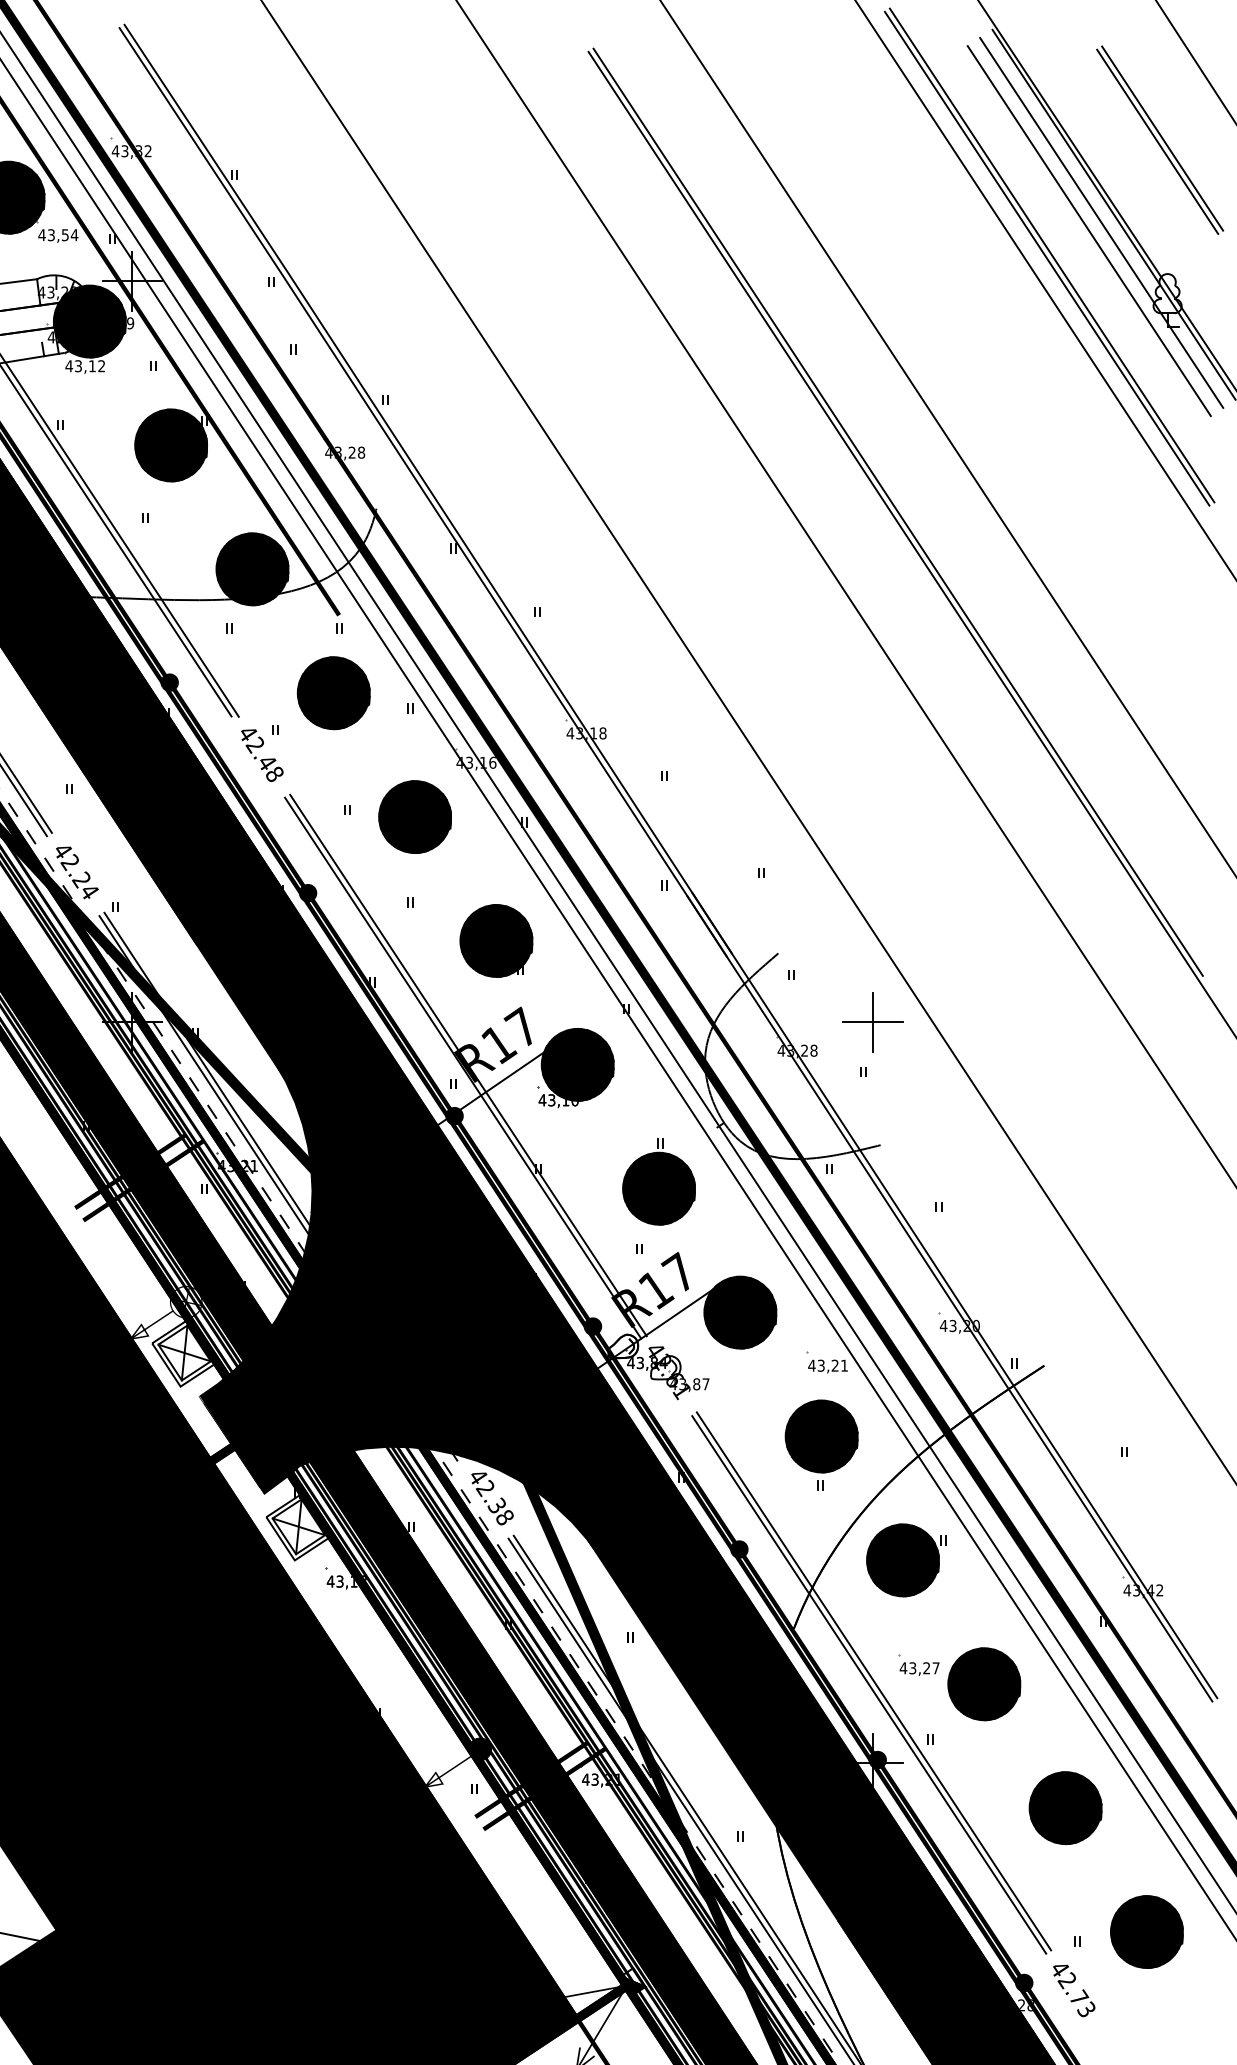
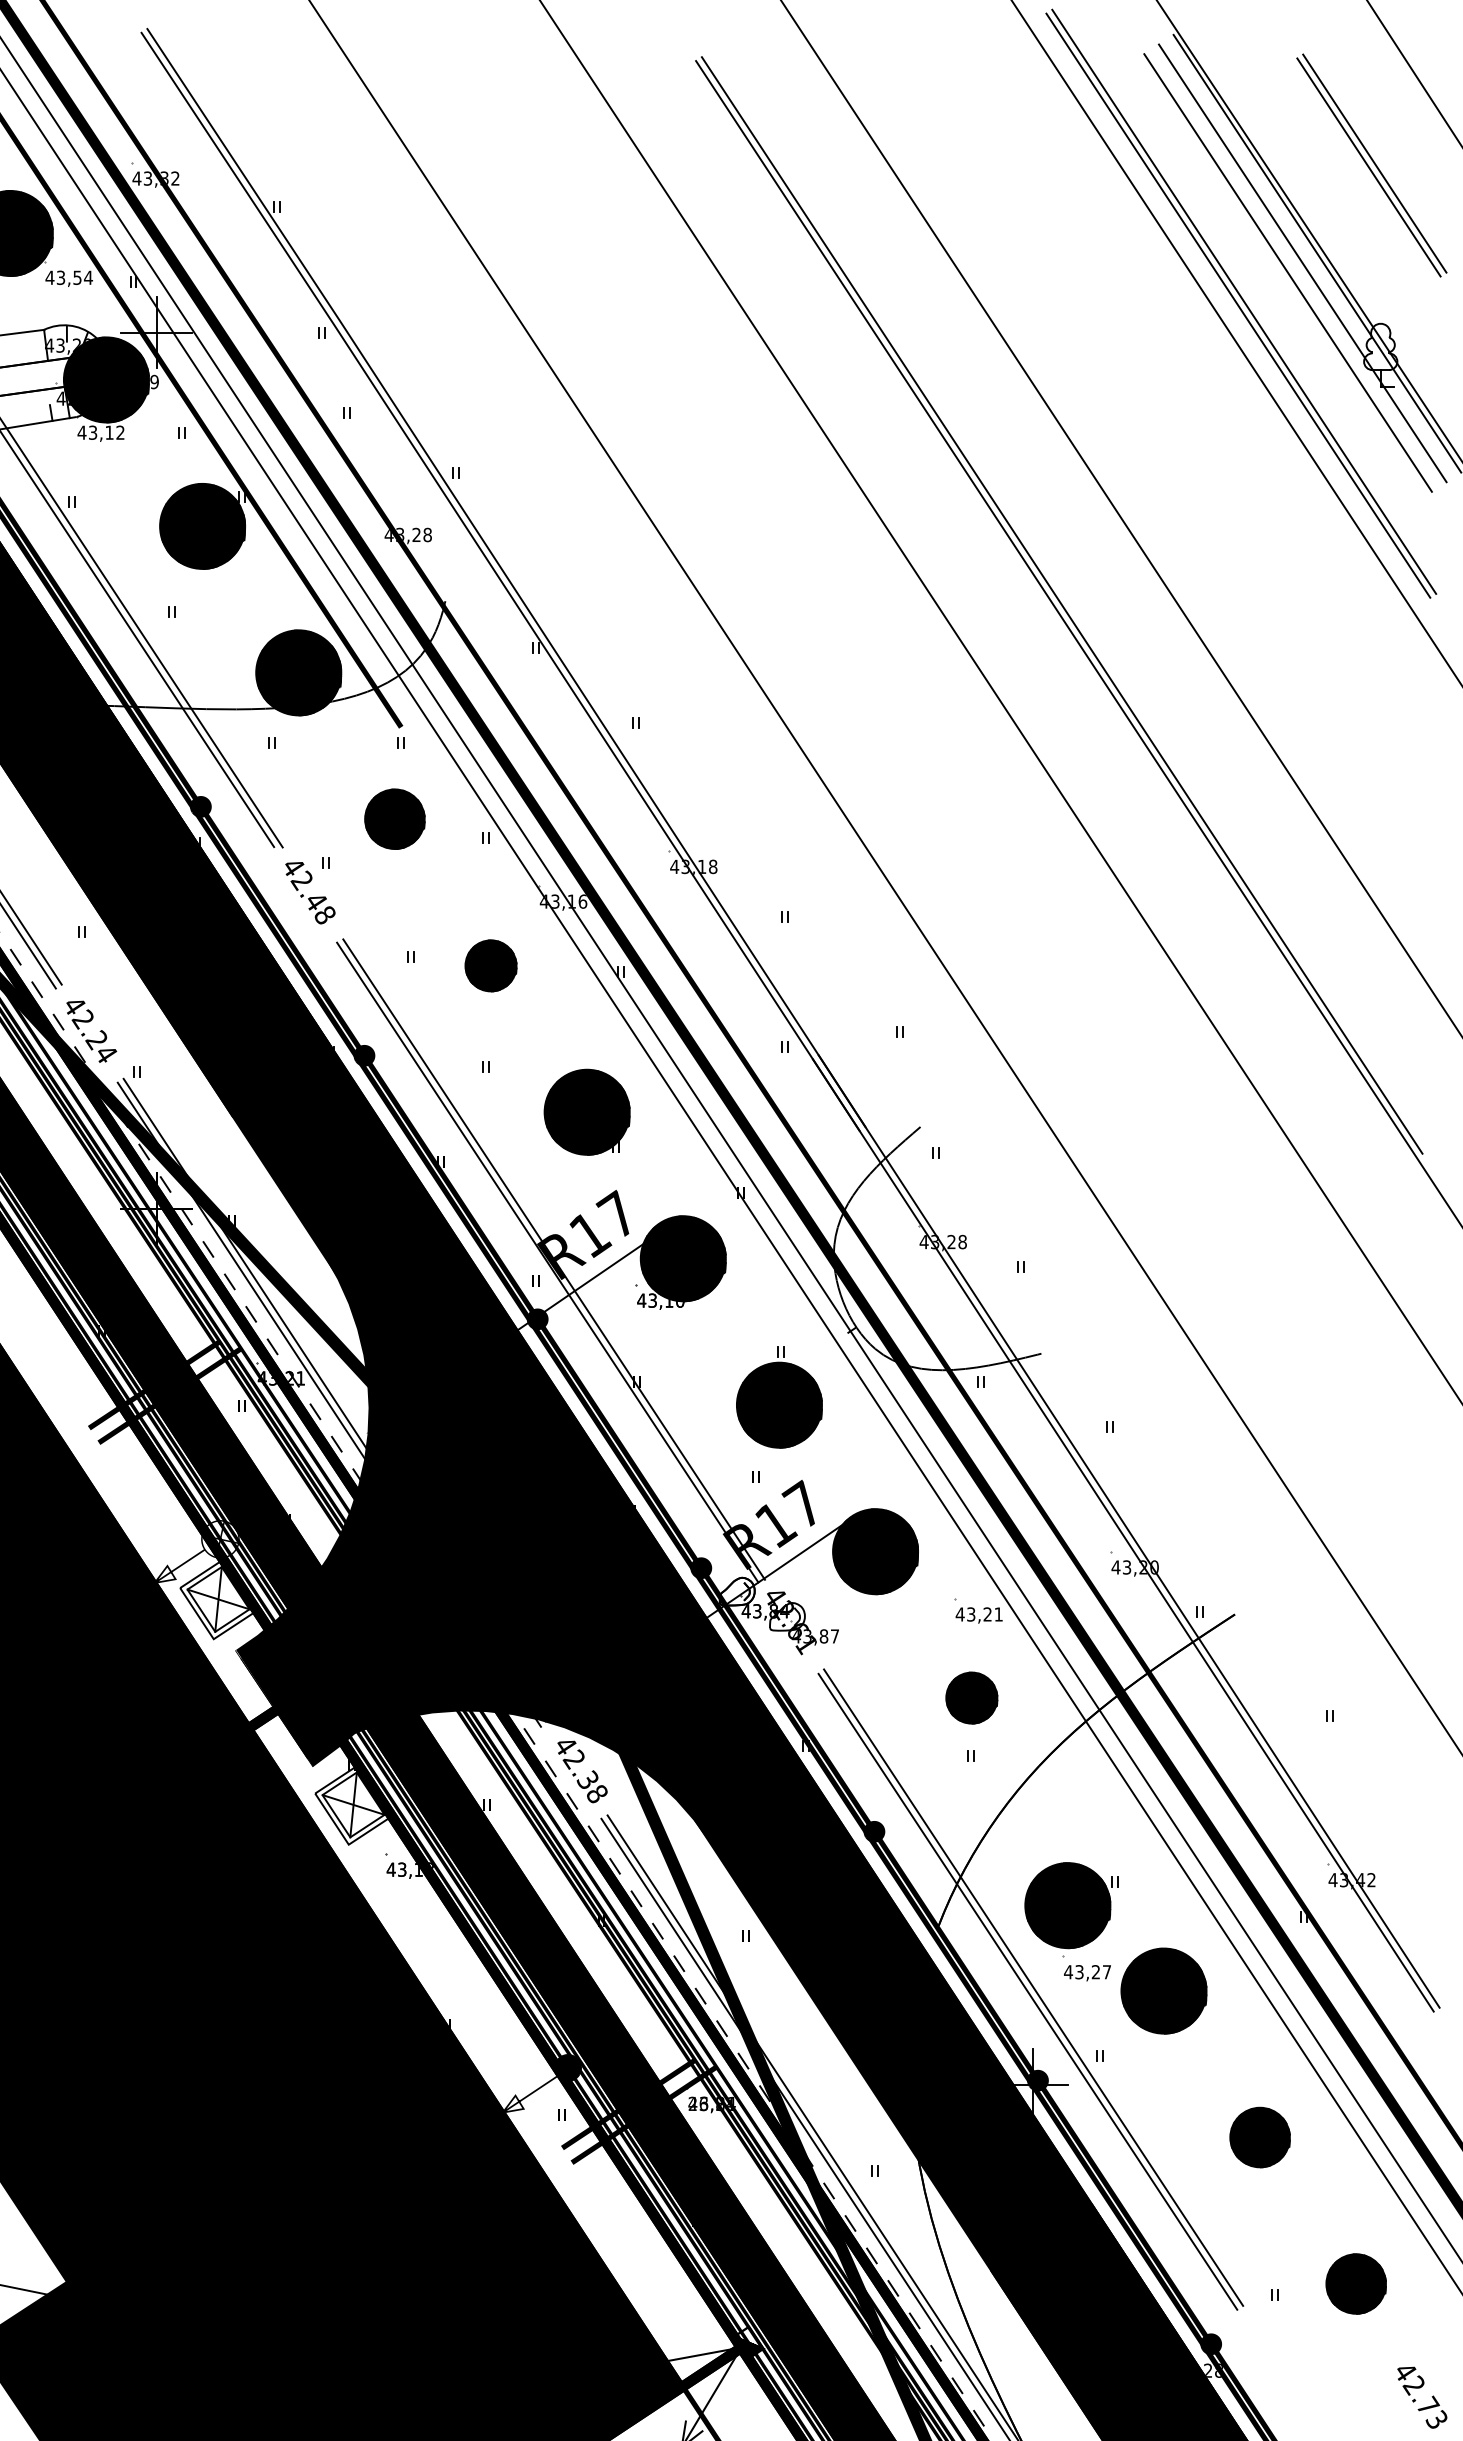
part: (333, 692) -> (394, 818), size x0.7
part: (414, 816) -> (490, 965), size x0.6
part: (873, 1022) -> (1032, 1208), removed
part: (821, 1435) -> (971, 1697), size x0.6
part: (906, 1560) -> (1071, 1905), moved
text: (601, 1779) -> (711, 2103), 43,21 -> 26,84
part: (1065, 1808) -> (1259, 2137), size x0.7
part: (1146, 1931) -> (1355, 2283), size x0.7
text: (1074, 1990) -> (1422, 2397), moved

